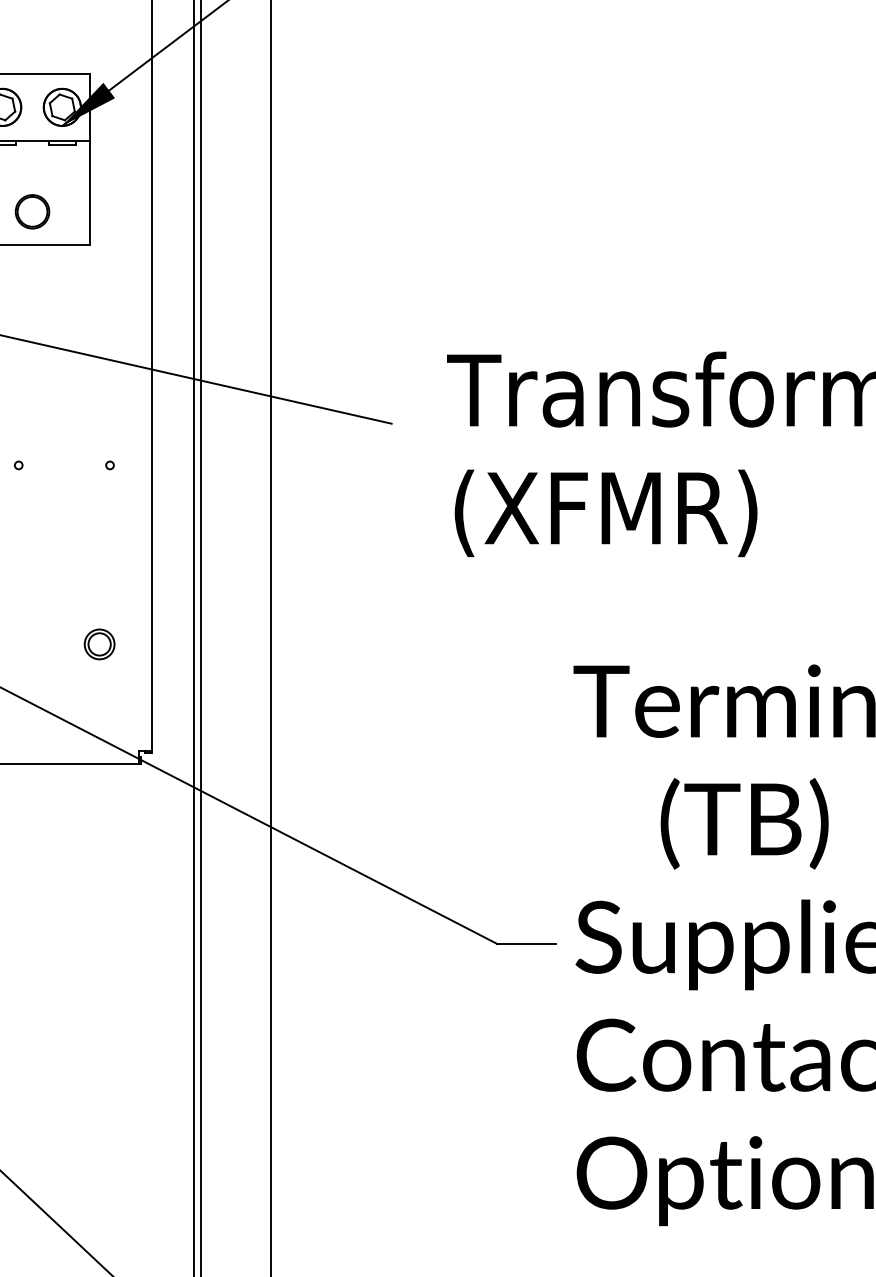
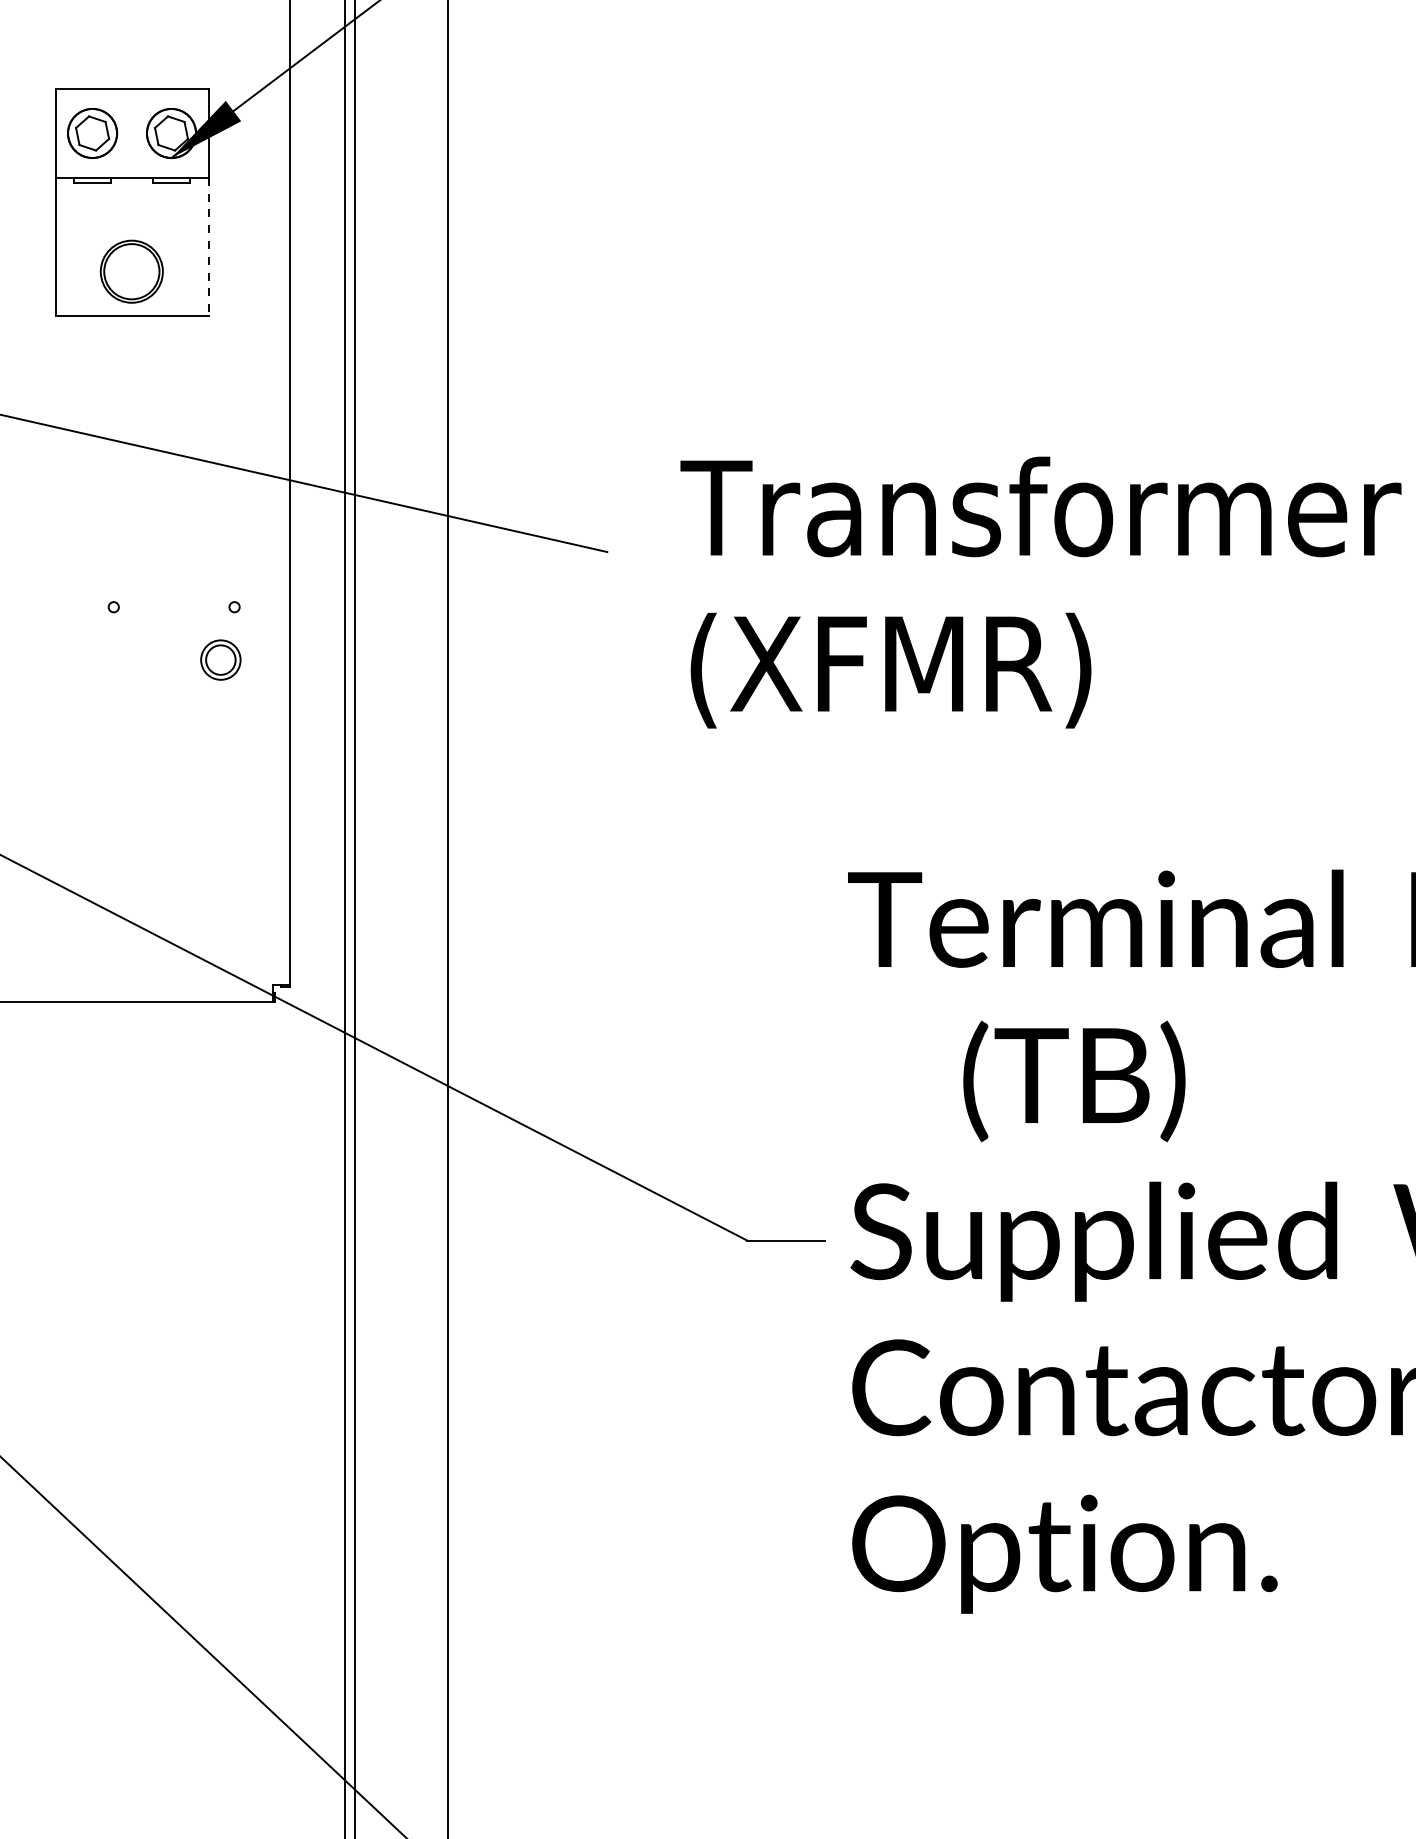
line: (90, 193) -> (208, 247), solid -> dashed
part: (32, 211) -> (132, 271), size x1.4
part: (99, 643) -> (220, 659), moved

